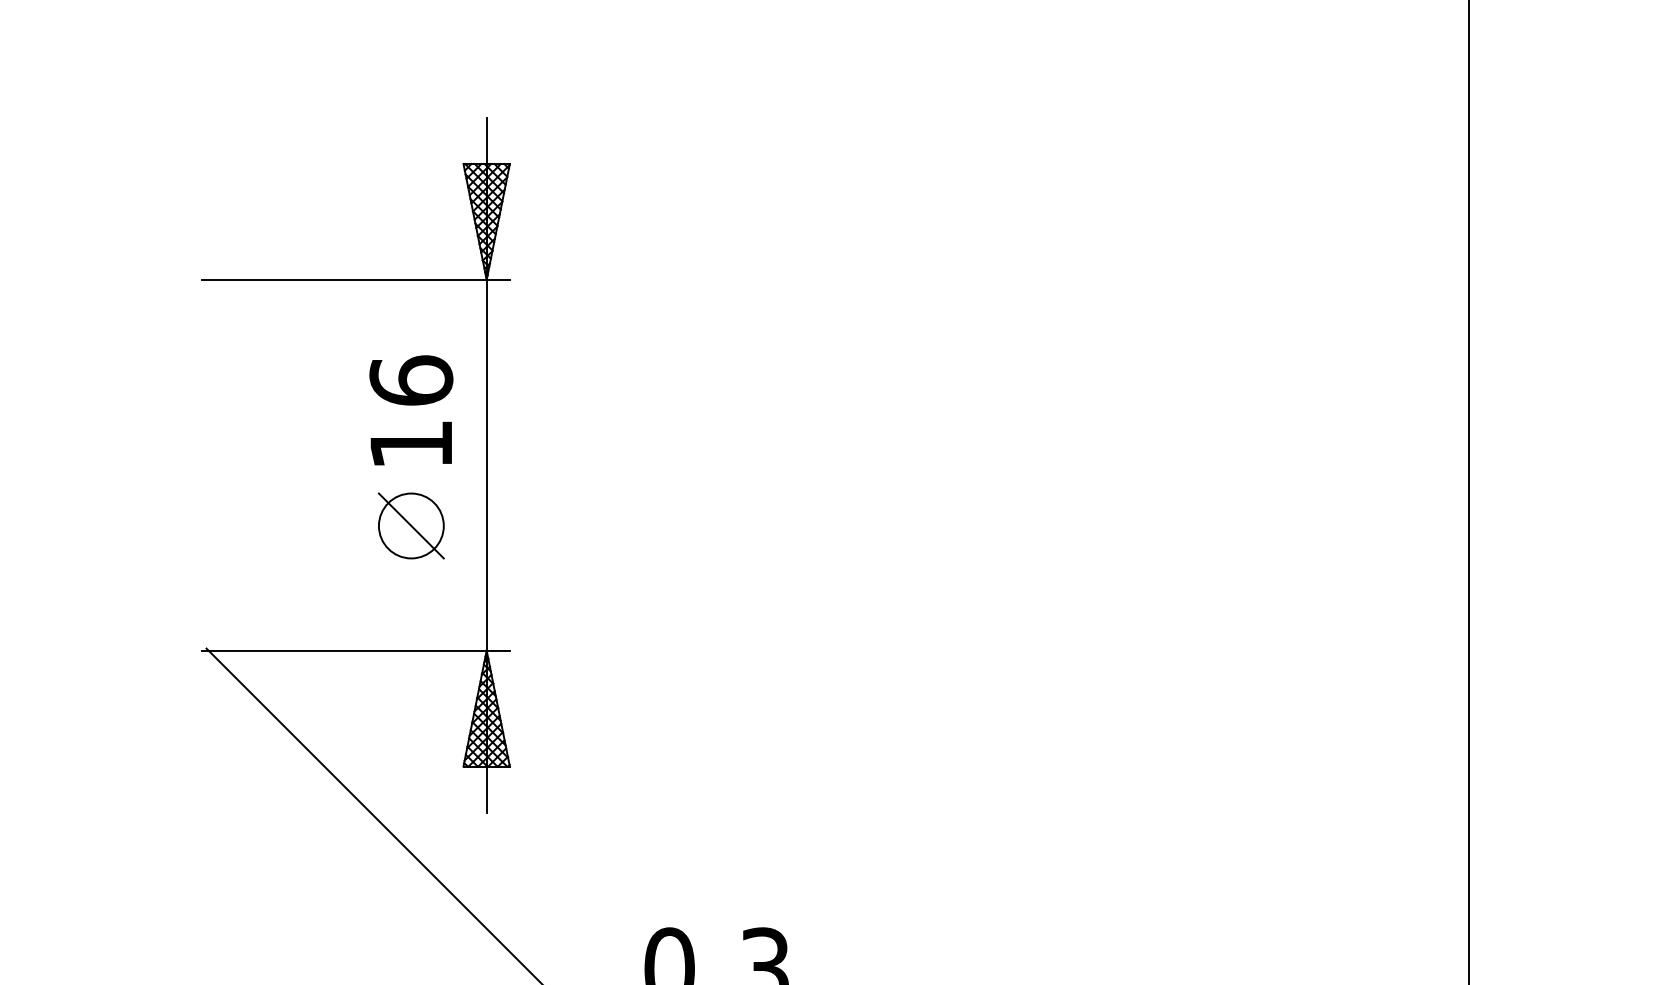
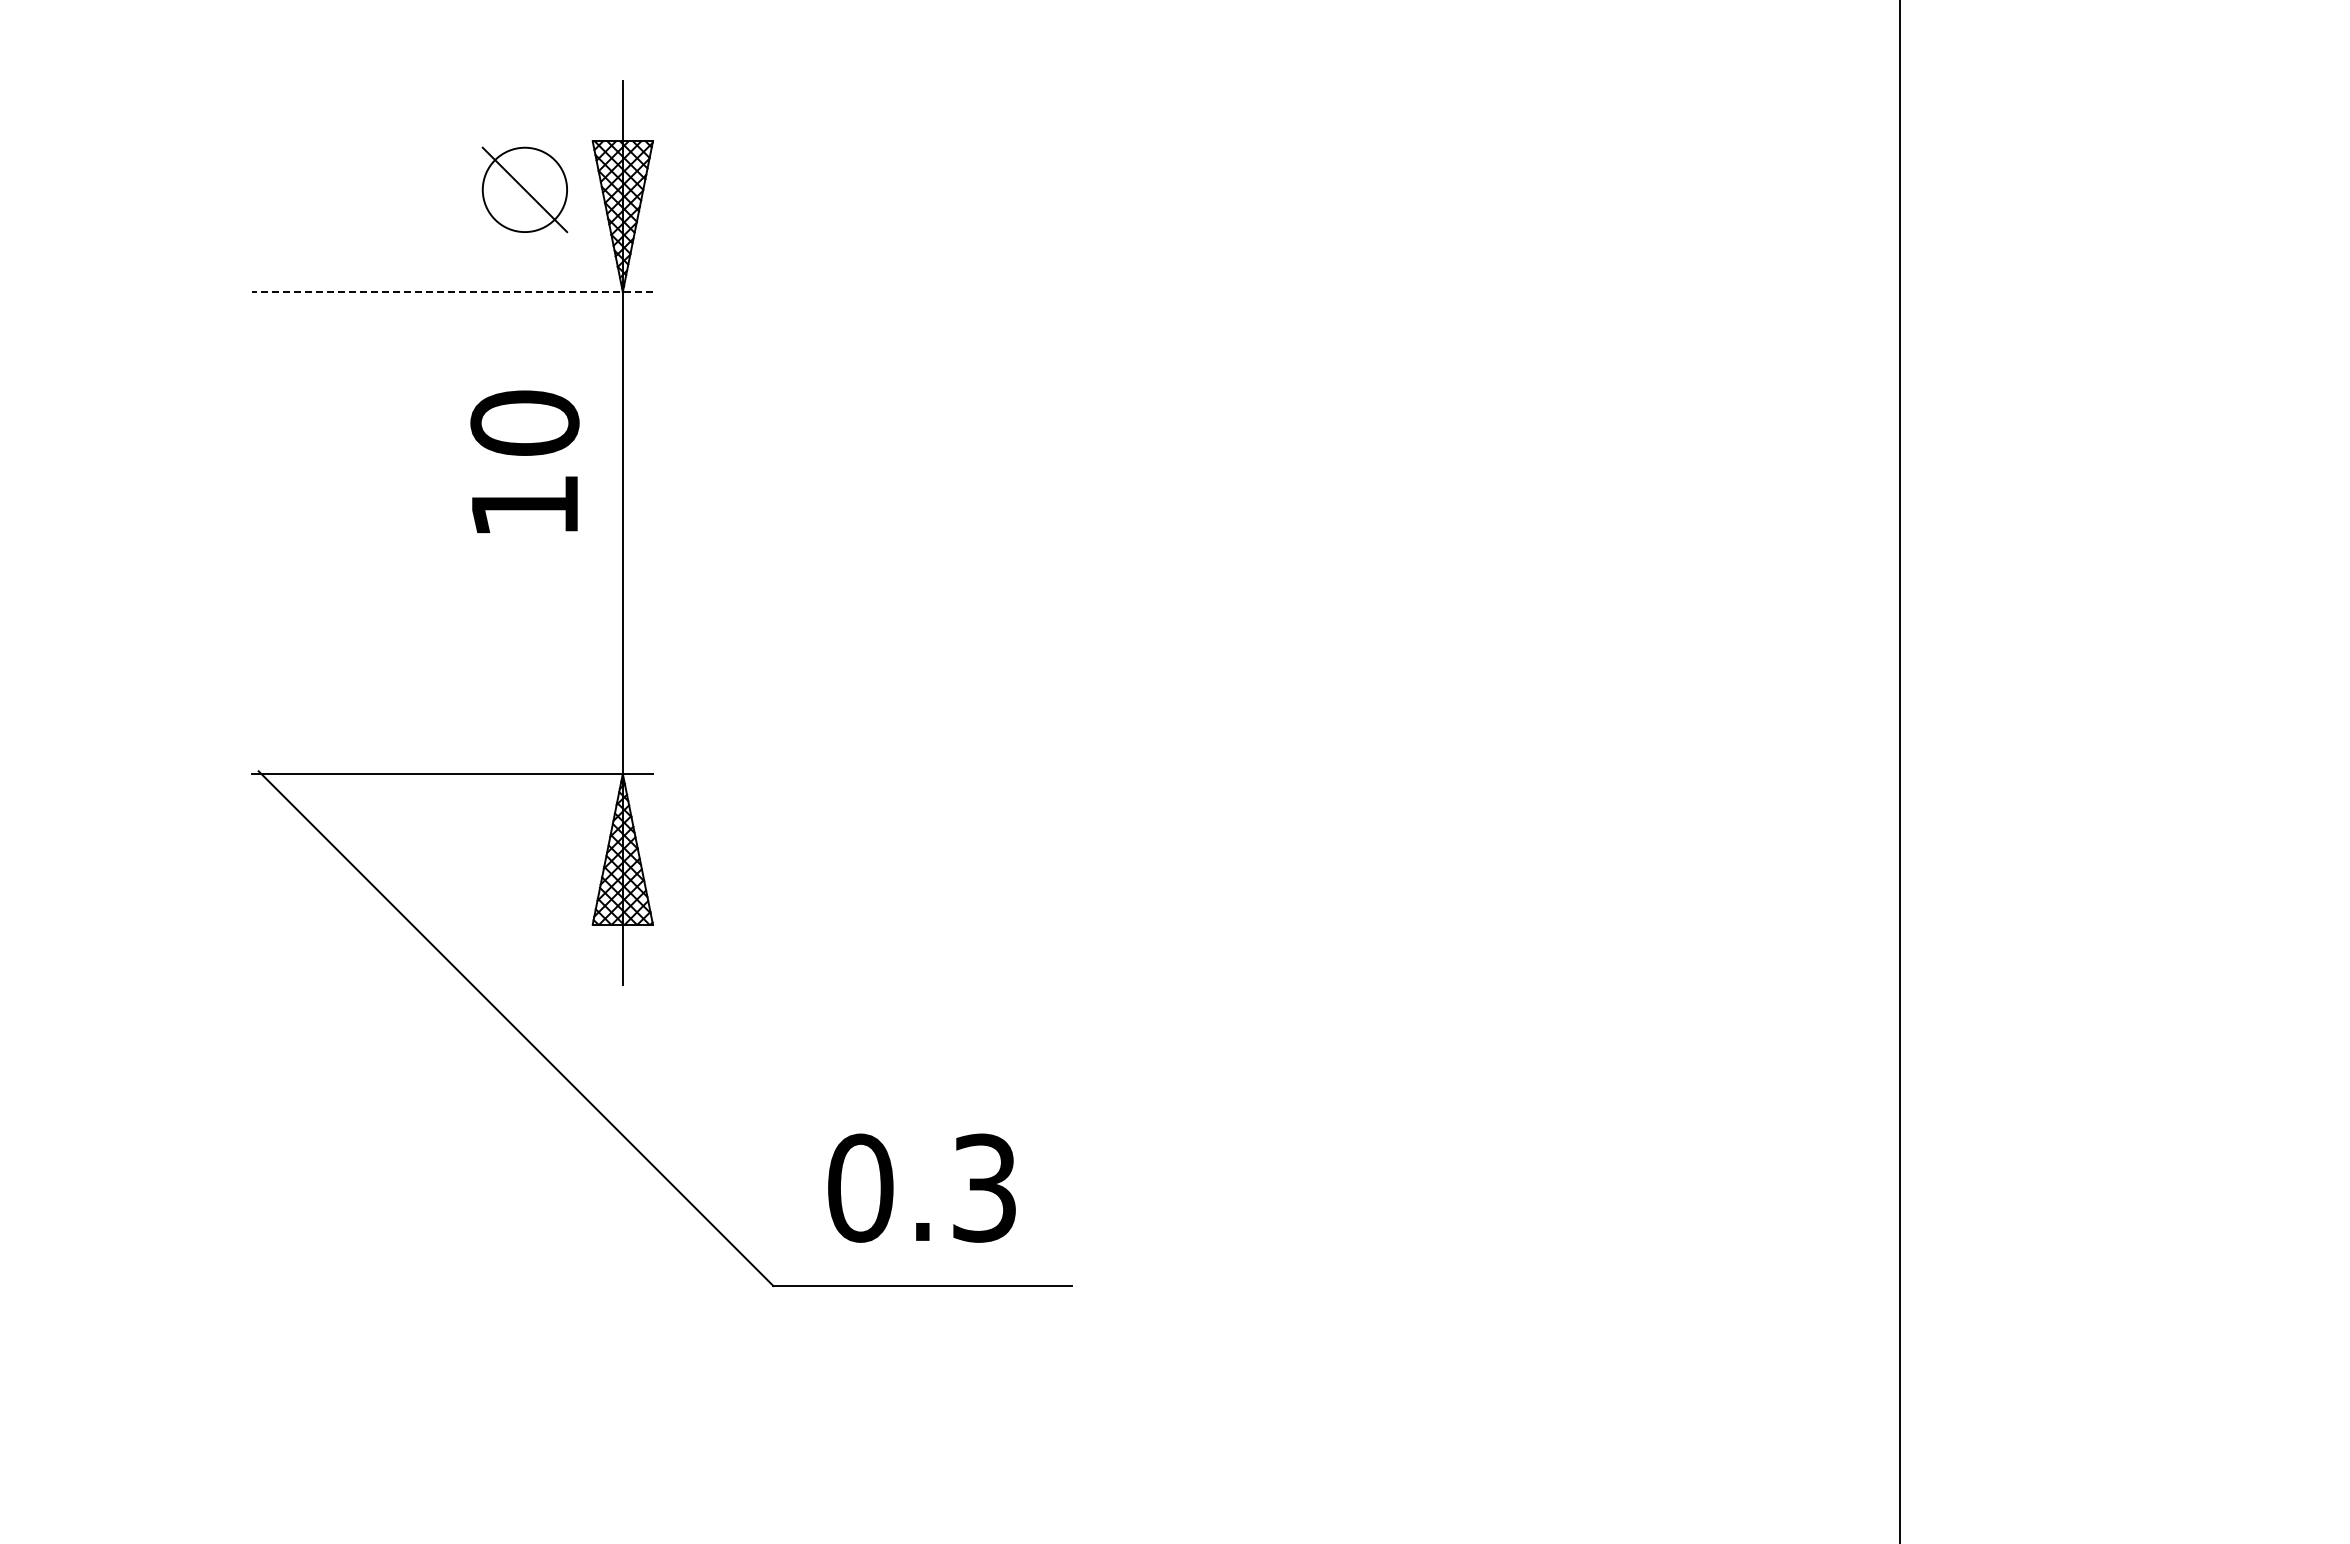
line: (355, 280) -> (452, 292), solid -> dashed
text: (411, 380) -> (524, 422), 16 -> 10
part: (411, 525) -> (524, 189), moved

